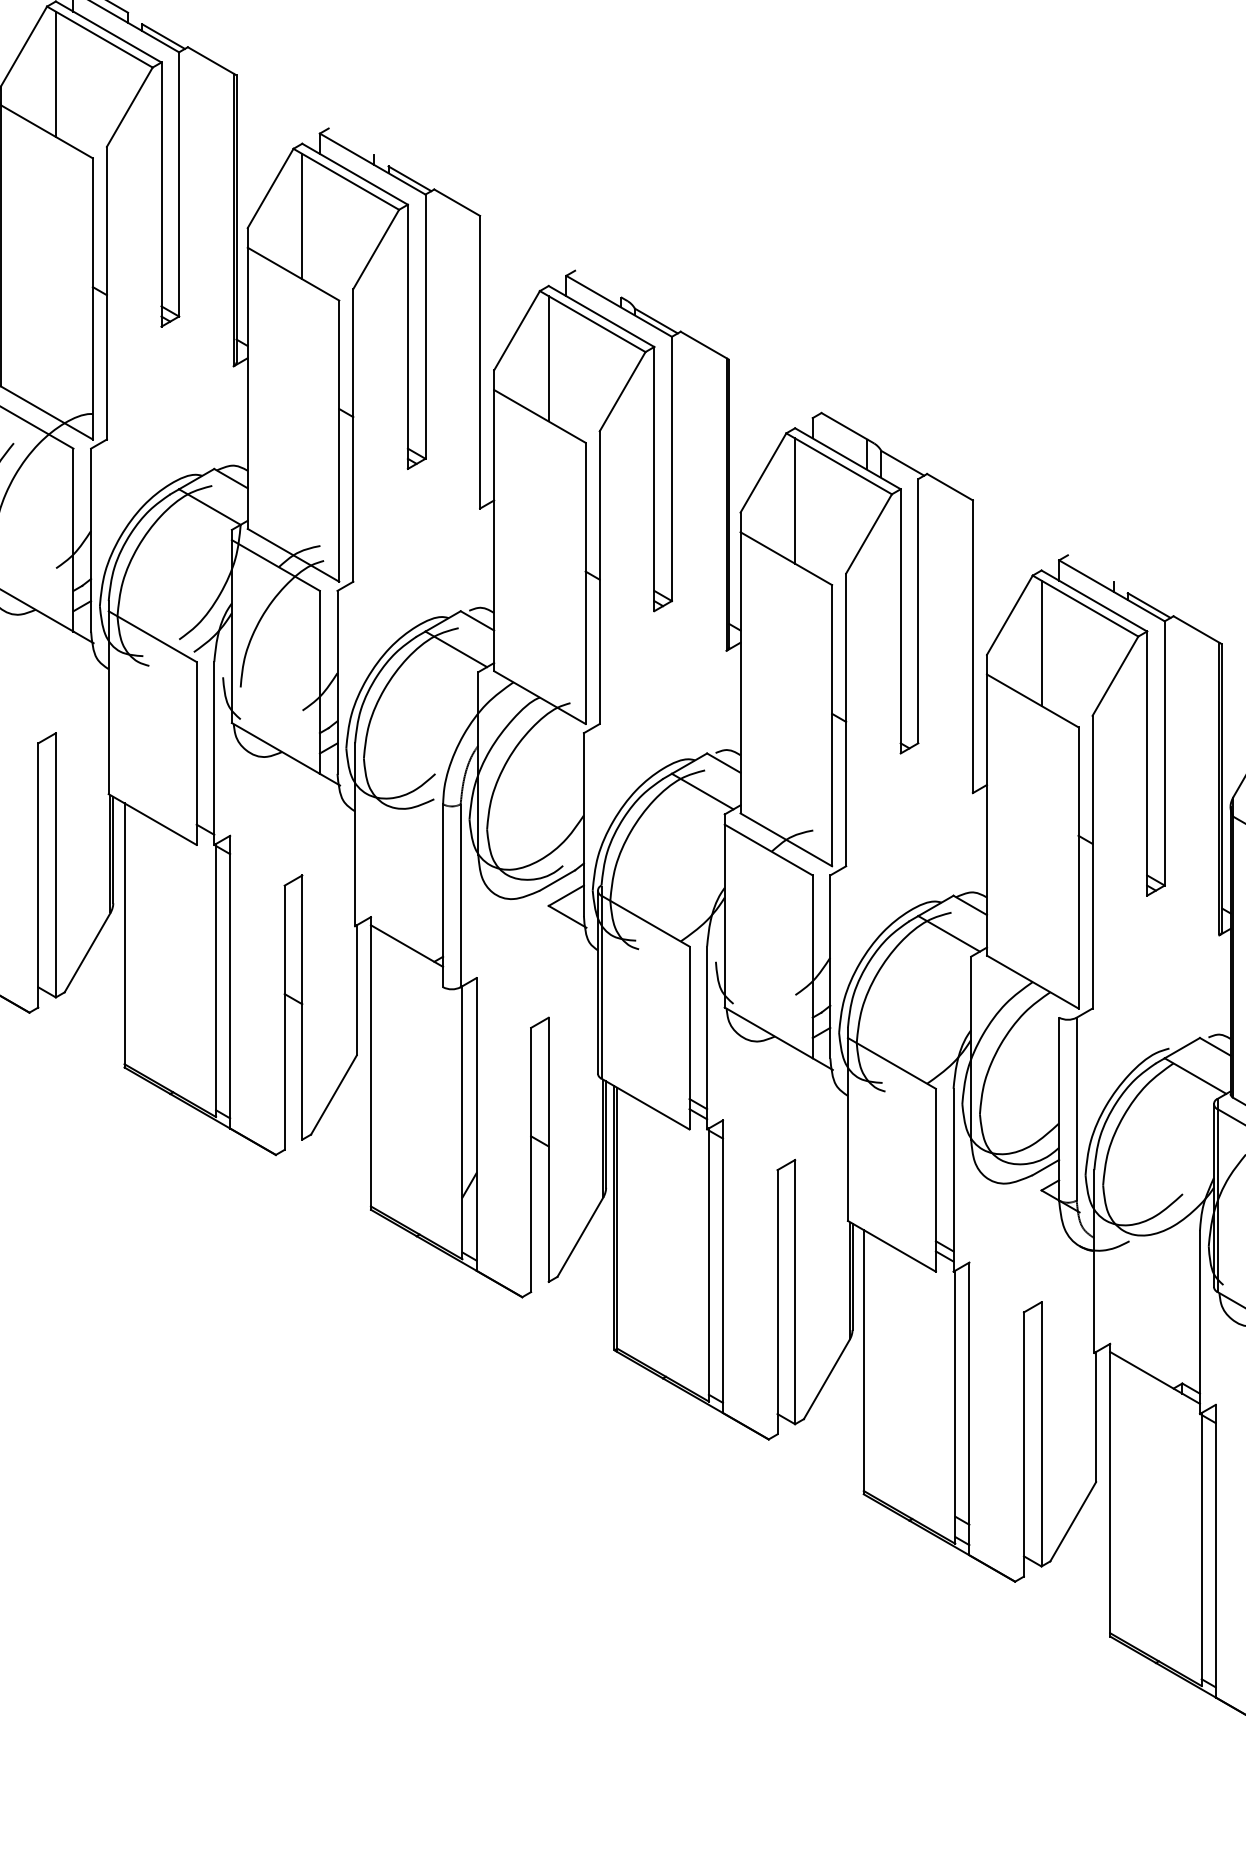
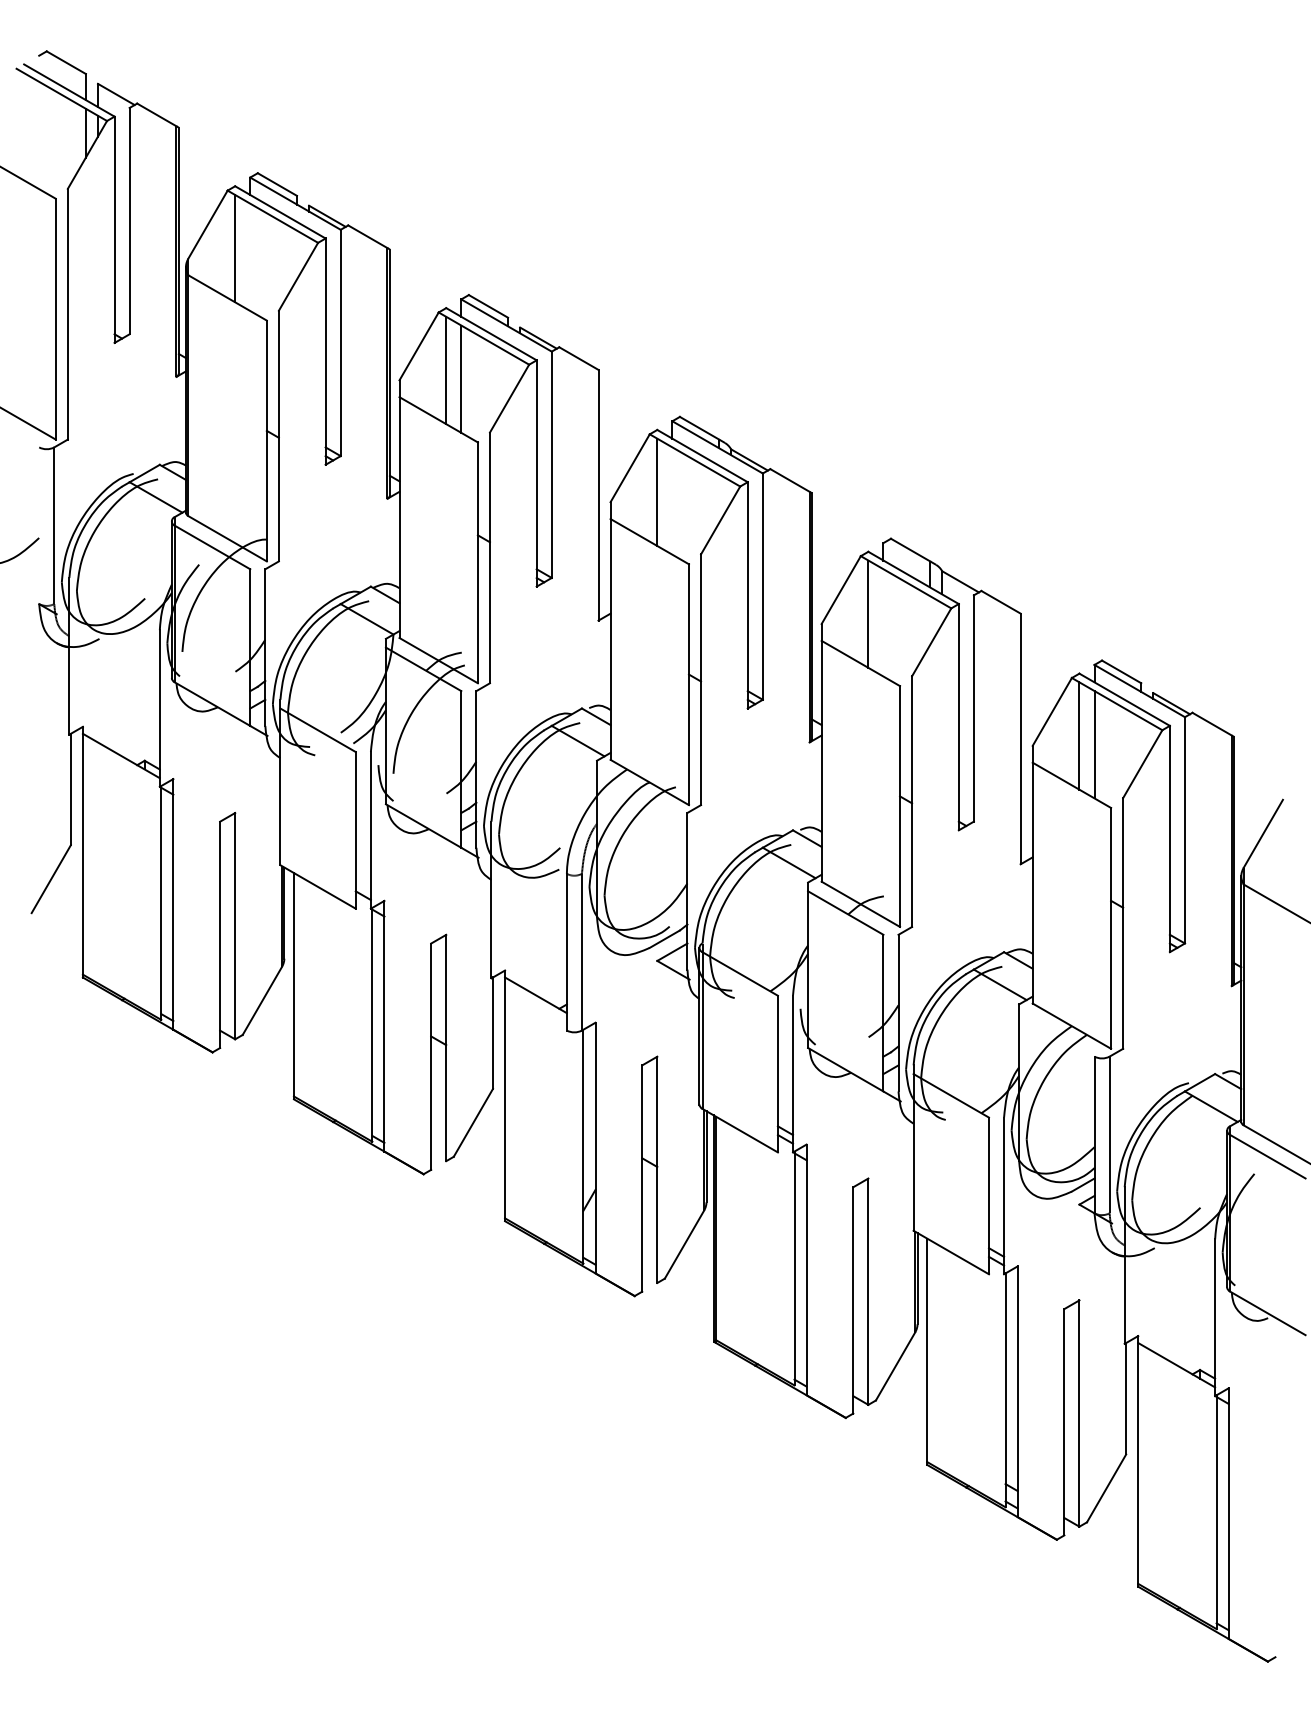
line: (351, 141) -> (488, 306), added
line: (320, 225) -> (461, 378), added
line: (597, 283) -> (699, 427), added
line: (1090, 568) -> (1121, 671), added
line: (1059, 653) -> (1094, 744), added

